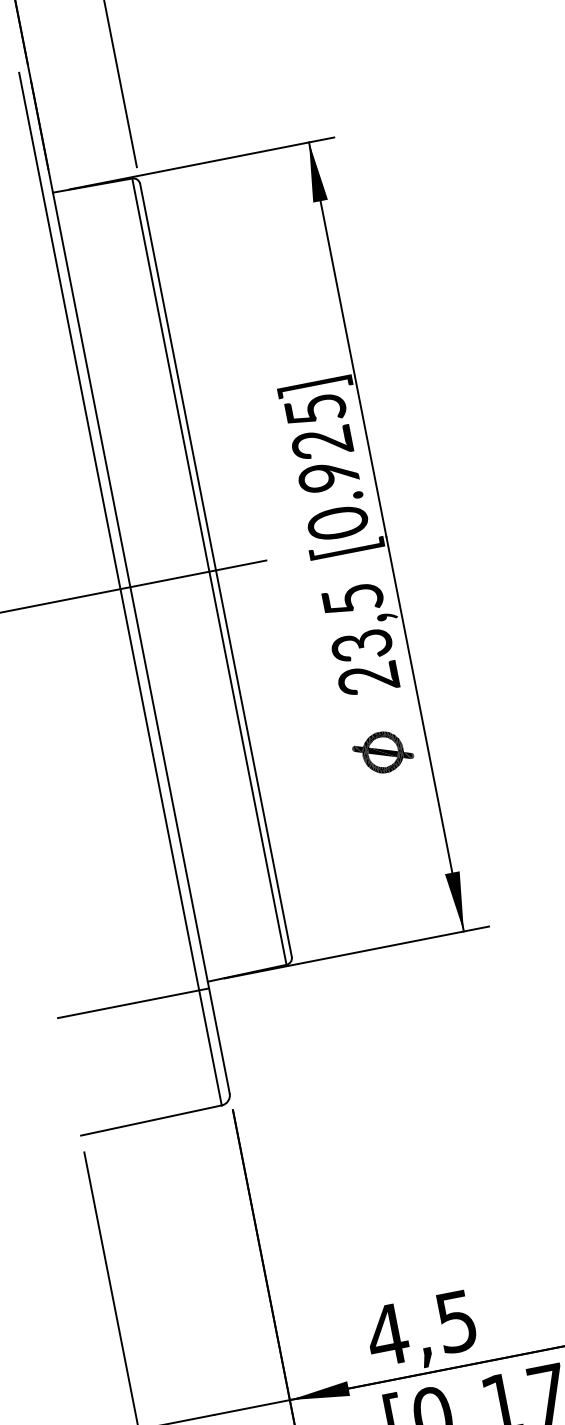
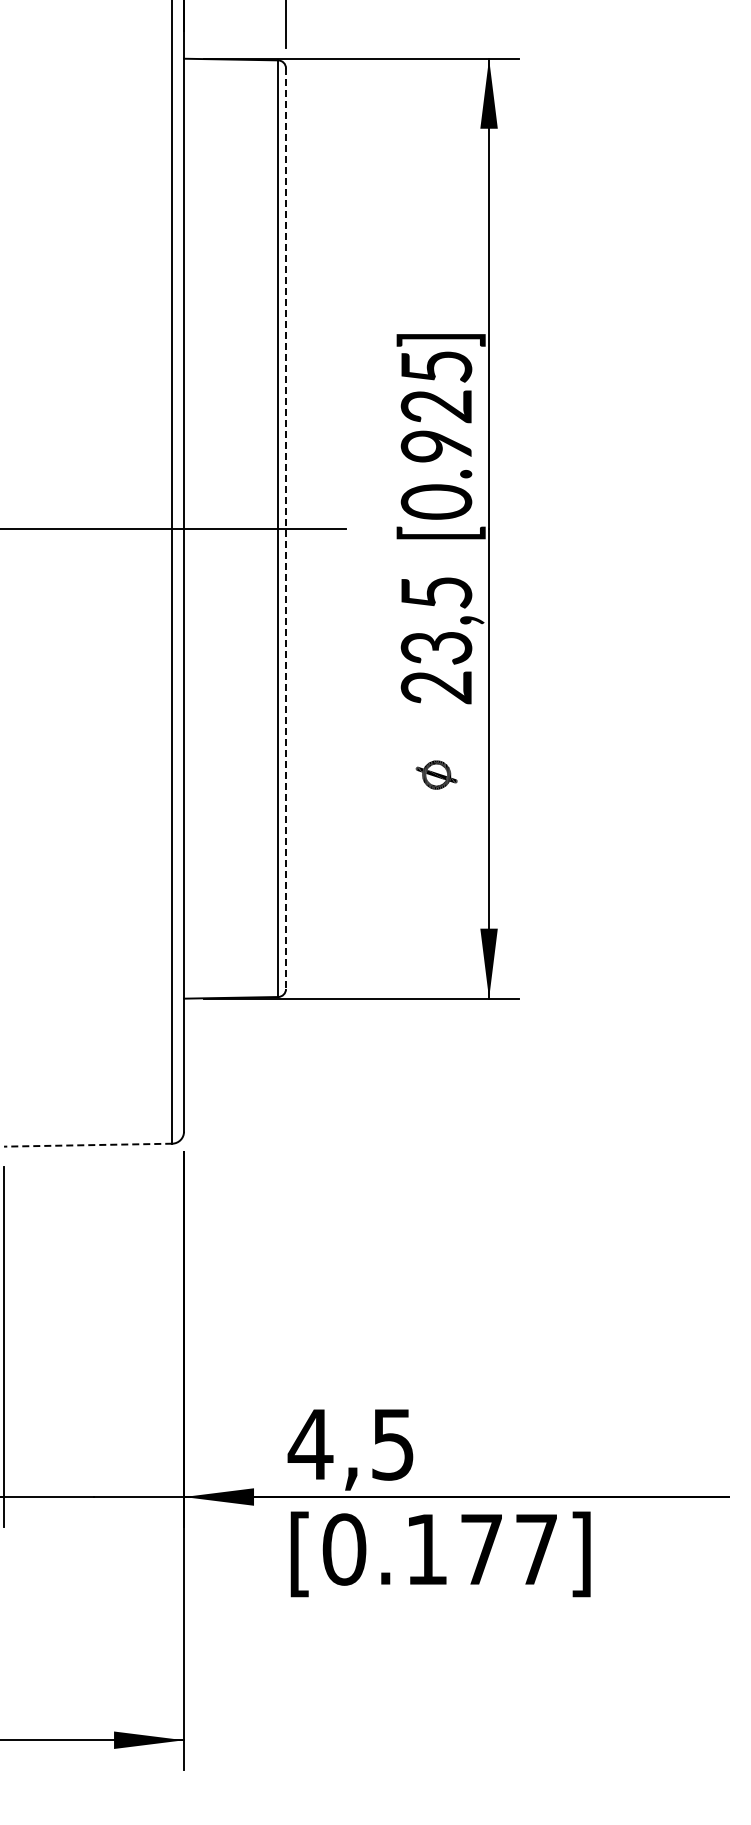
line: (216, 570) -> (286, 529), solid -> dashed
part: (382, 751) -> (436, 774), size x0.6
line: (133, 1003) -> (94, 1006), removed
line: (150, 1120) -> (87, 1145), solid -> dashed

